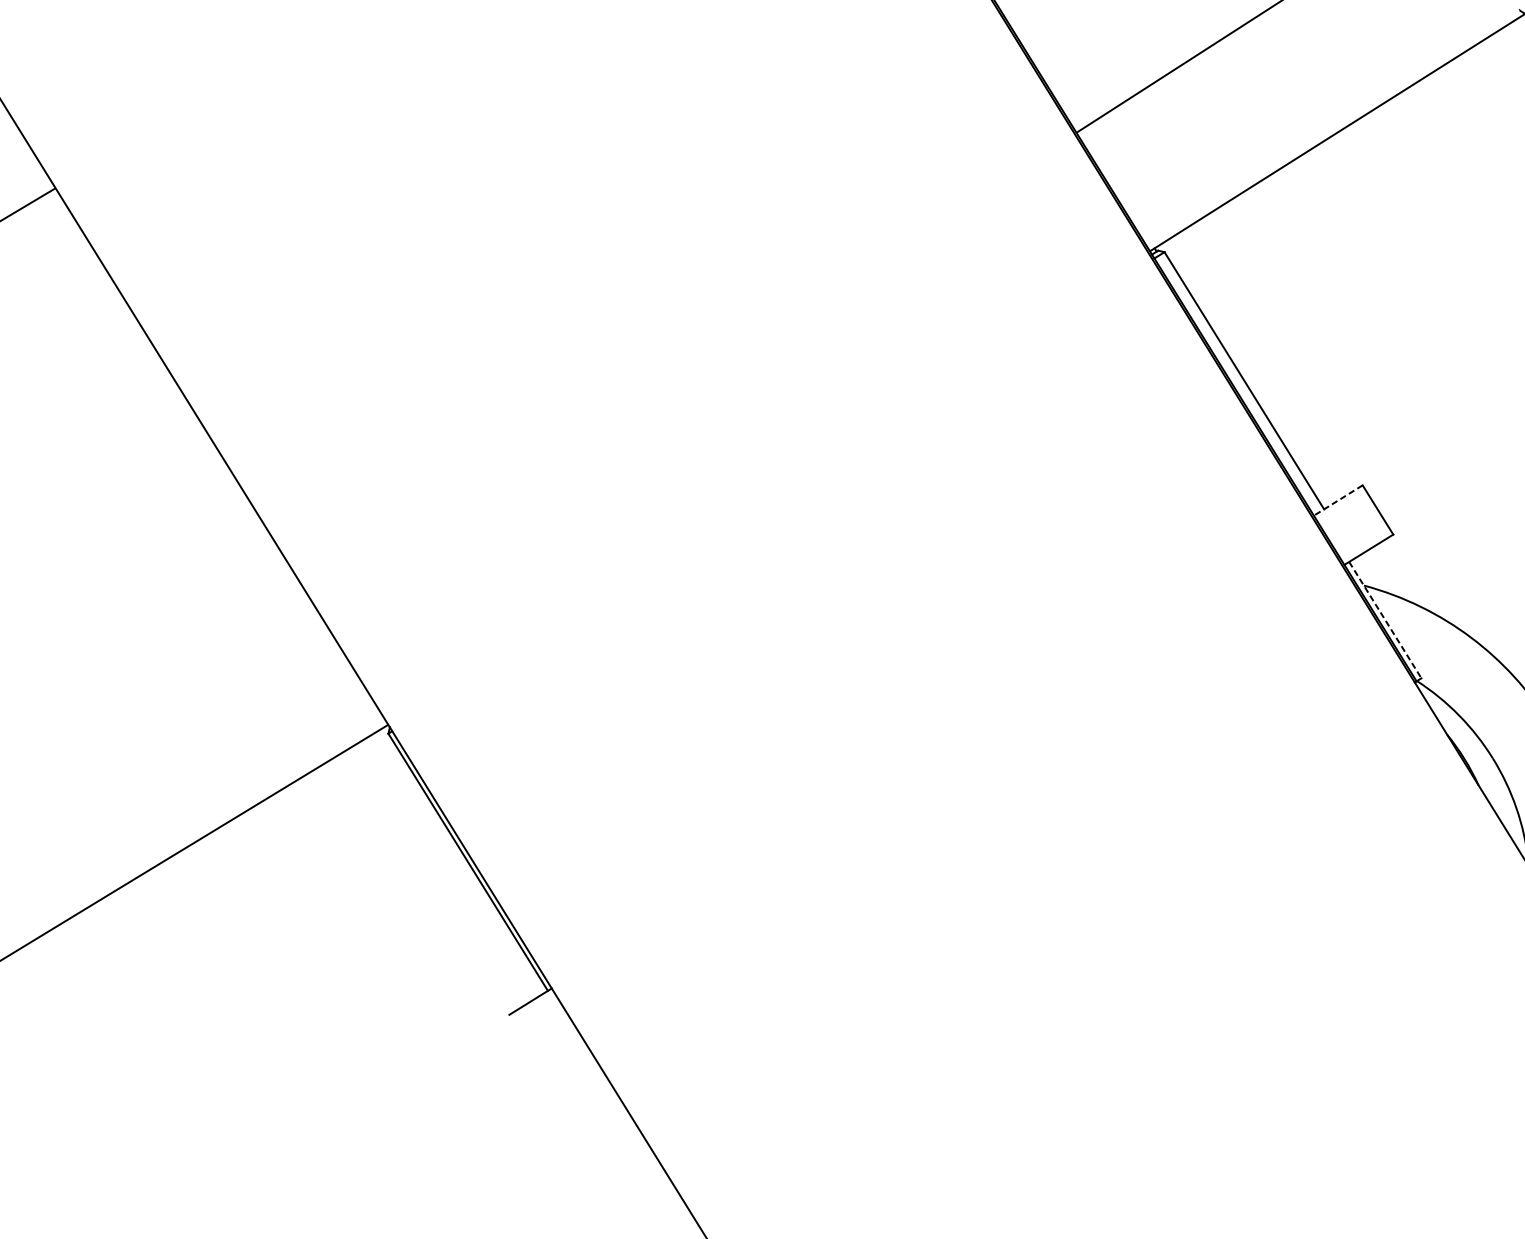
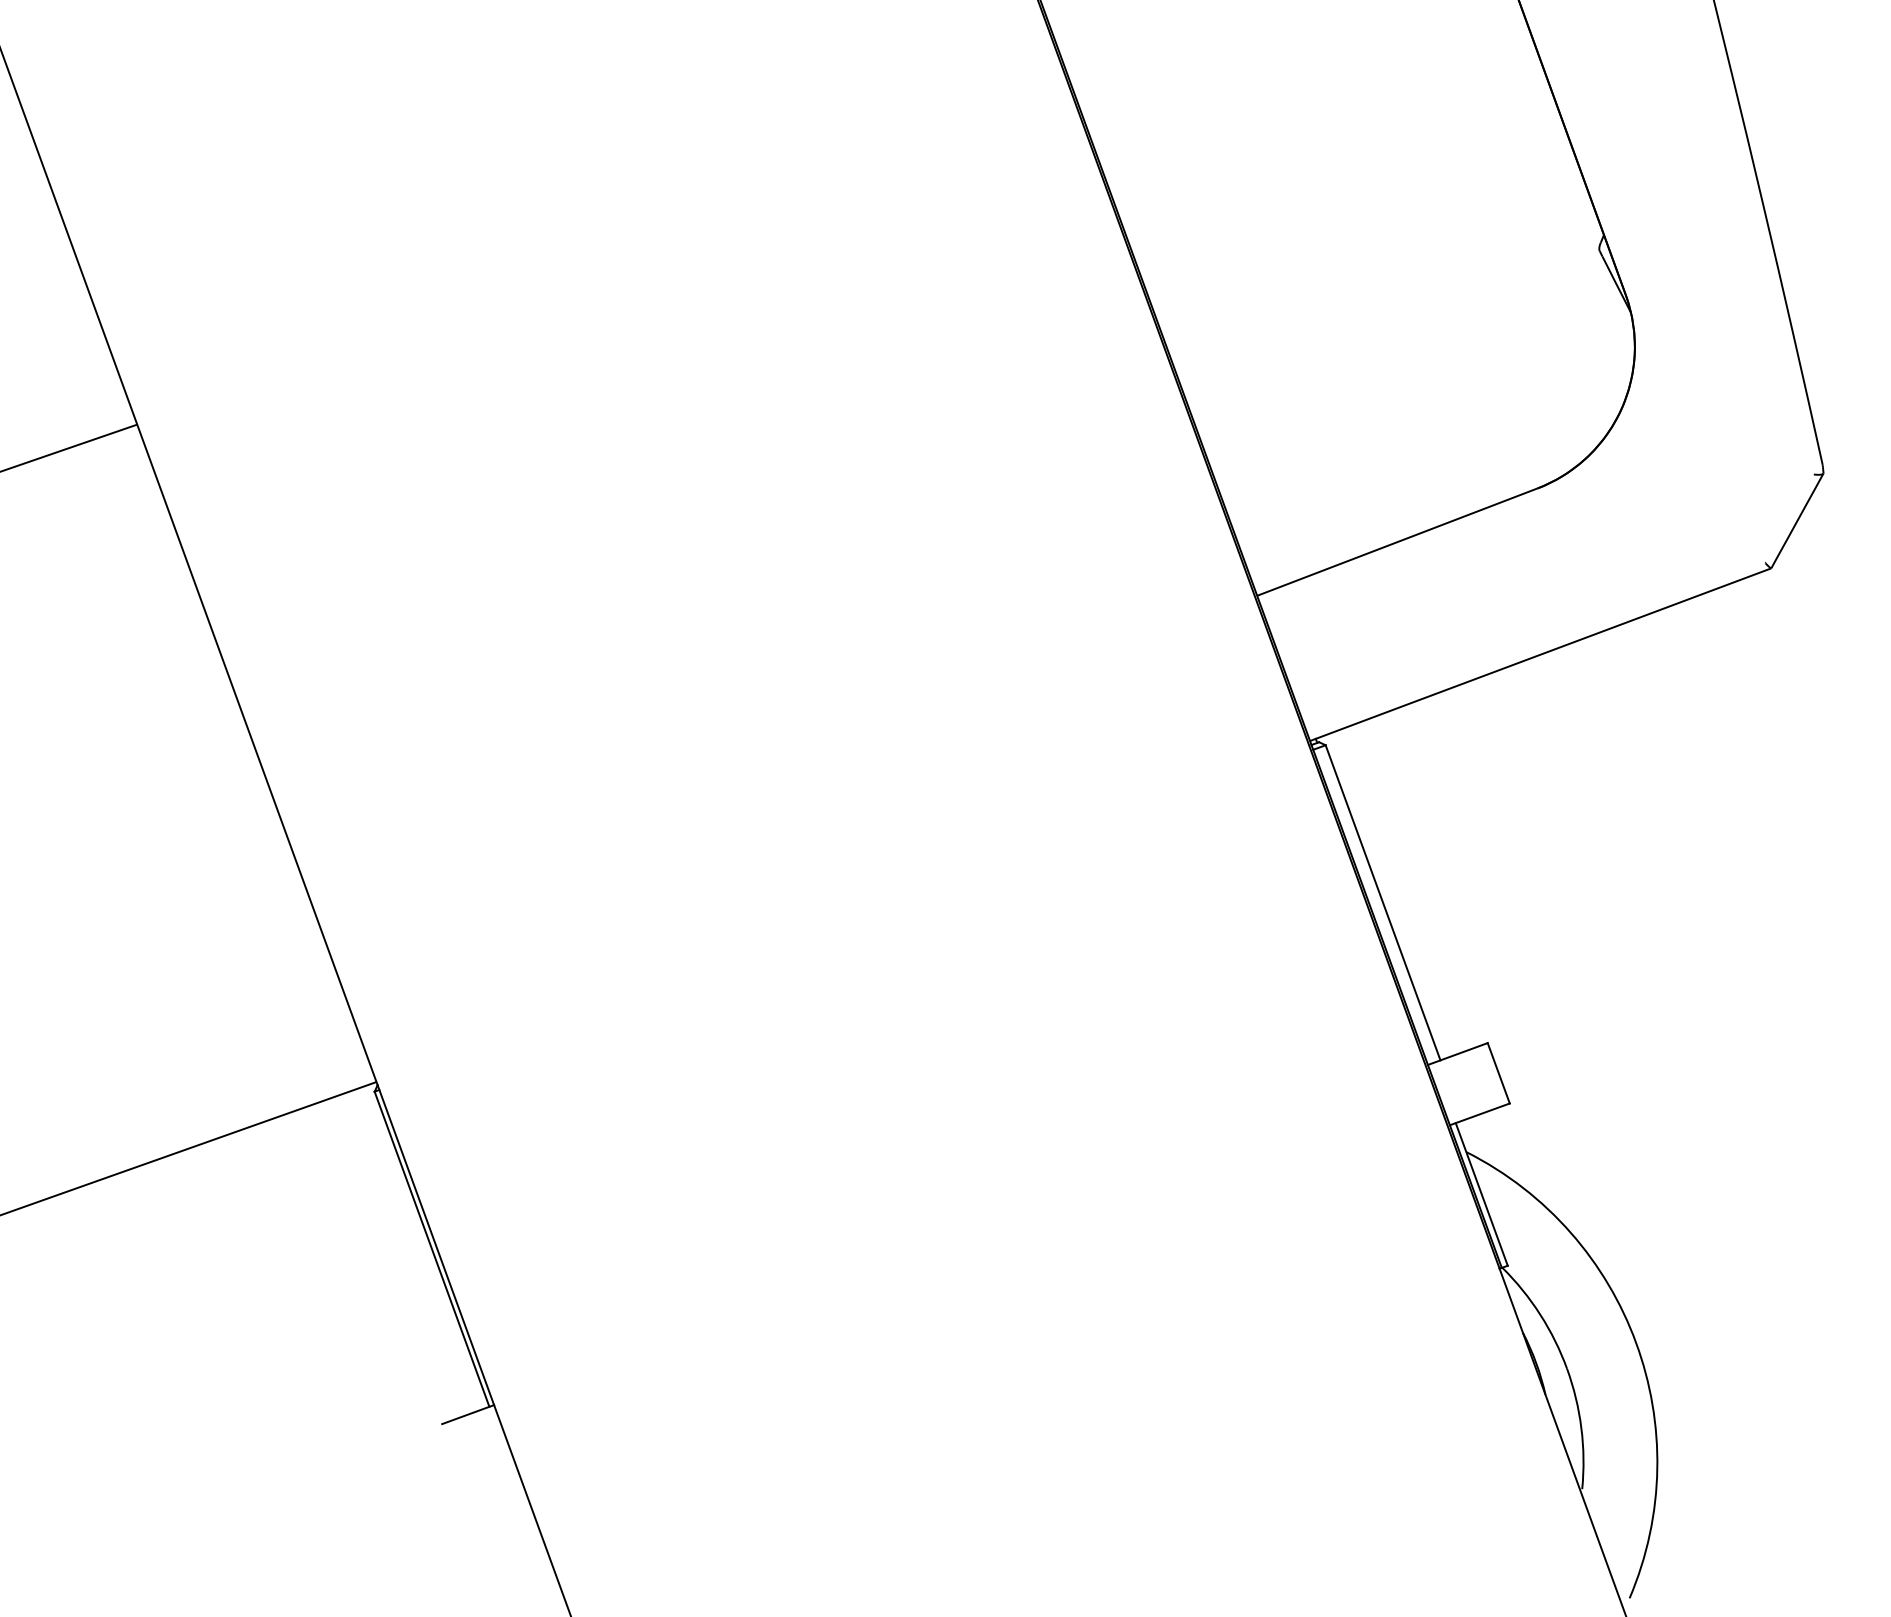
line: (1338, 501) -> (1457, 1054), dashed -> solid
line: (1385, 620) -> (1481, 1194), dashed -> solid

